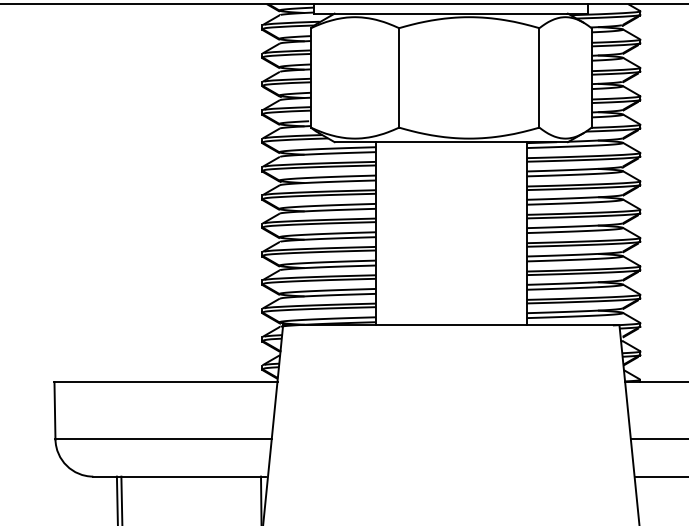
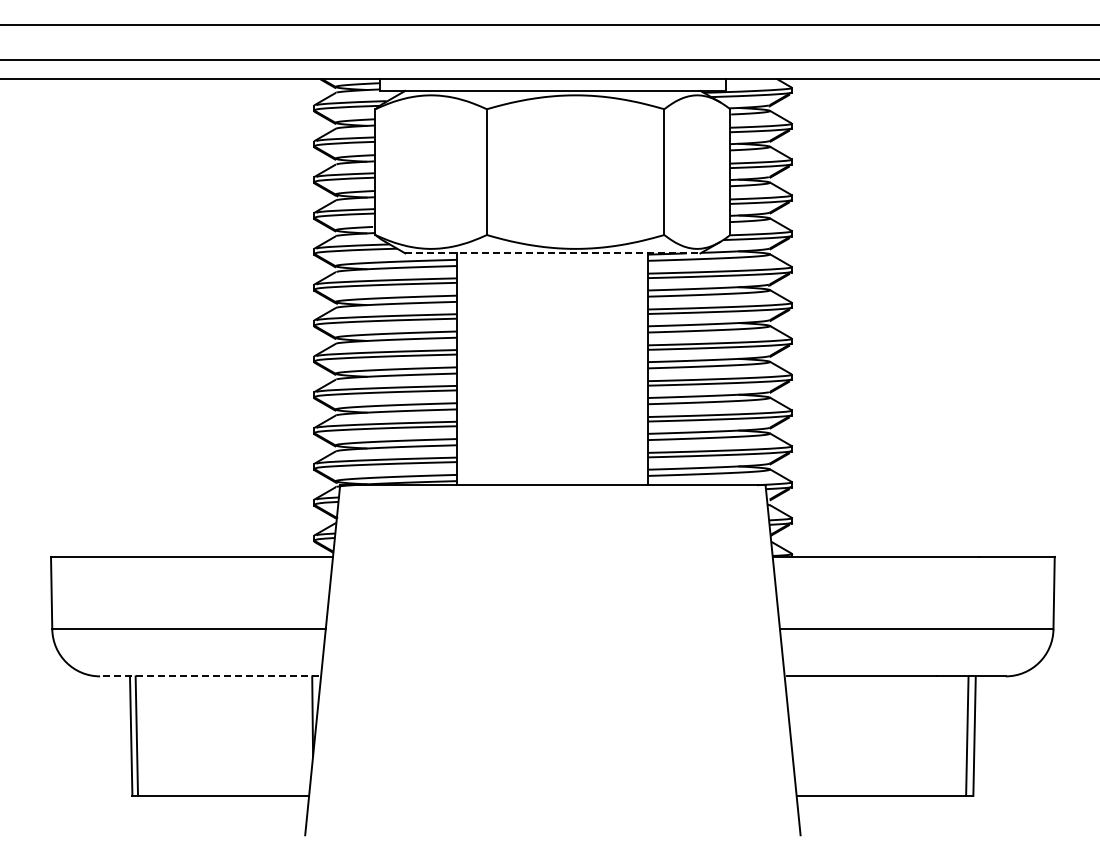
line: (450, 142) -> (552, 253), solid -> dashed
line: (179, 476) -> (209, 676), solid -> dashed

